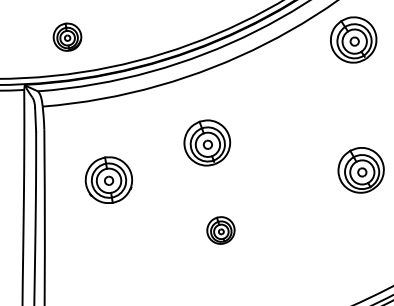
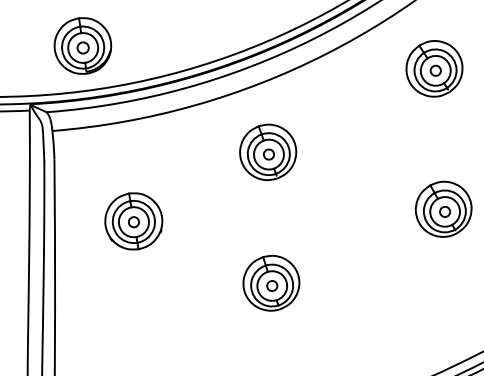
part: (67, 36) -> (82, 44), size x1.67
part: (353, 39) -> (434, 68), moved
part: (207, 142) -> (268, 151), moved
part: (220, 230) -> (270, 283), size x1.67

